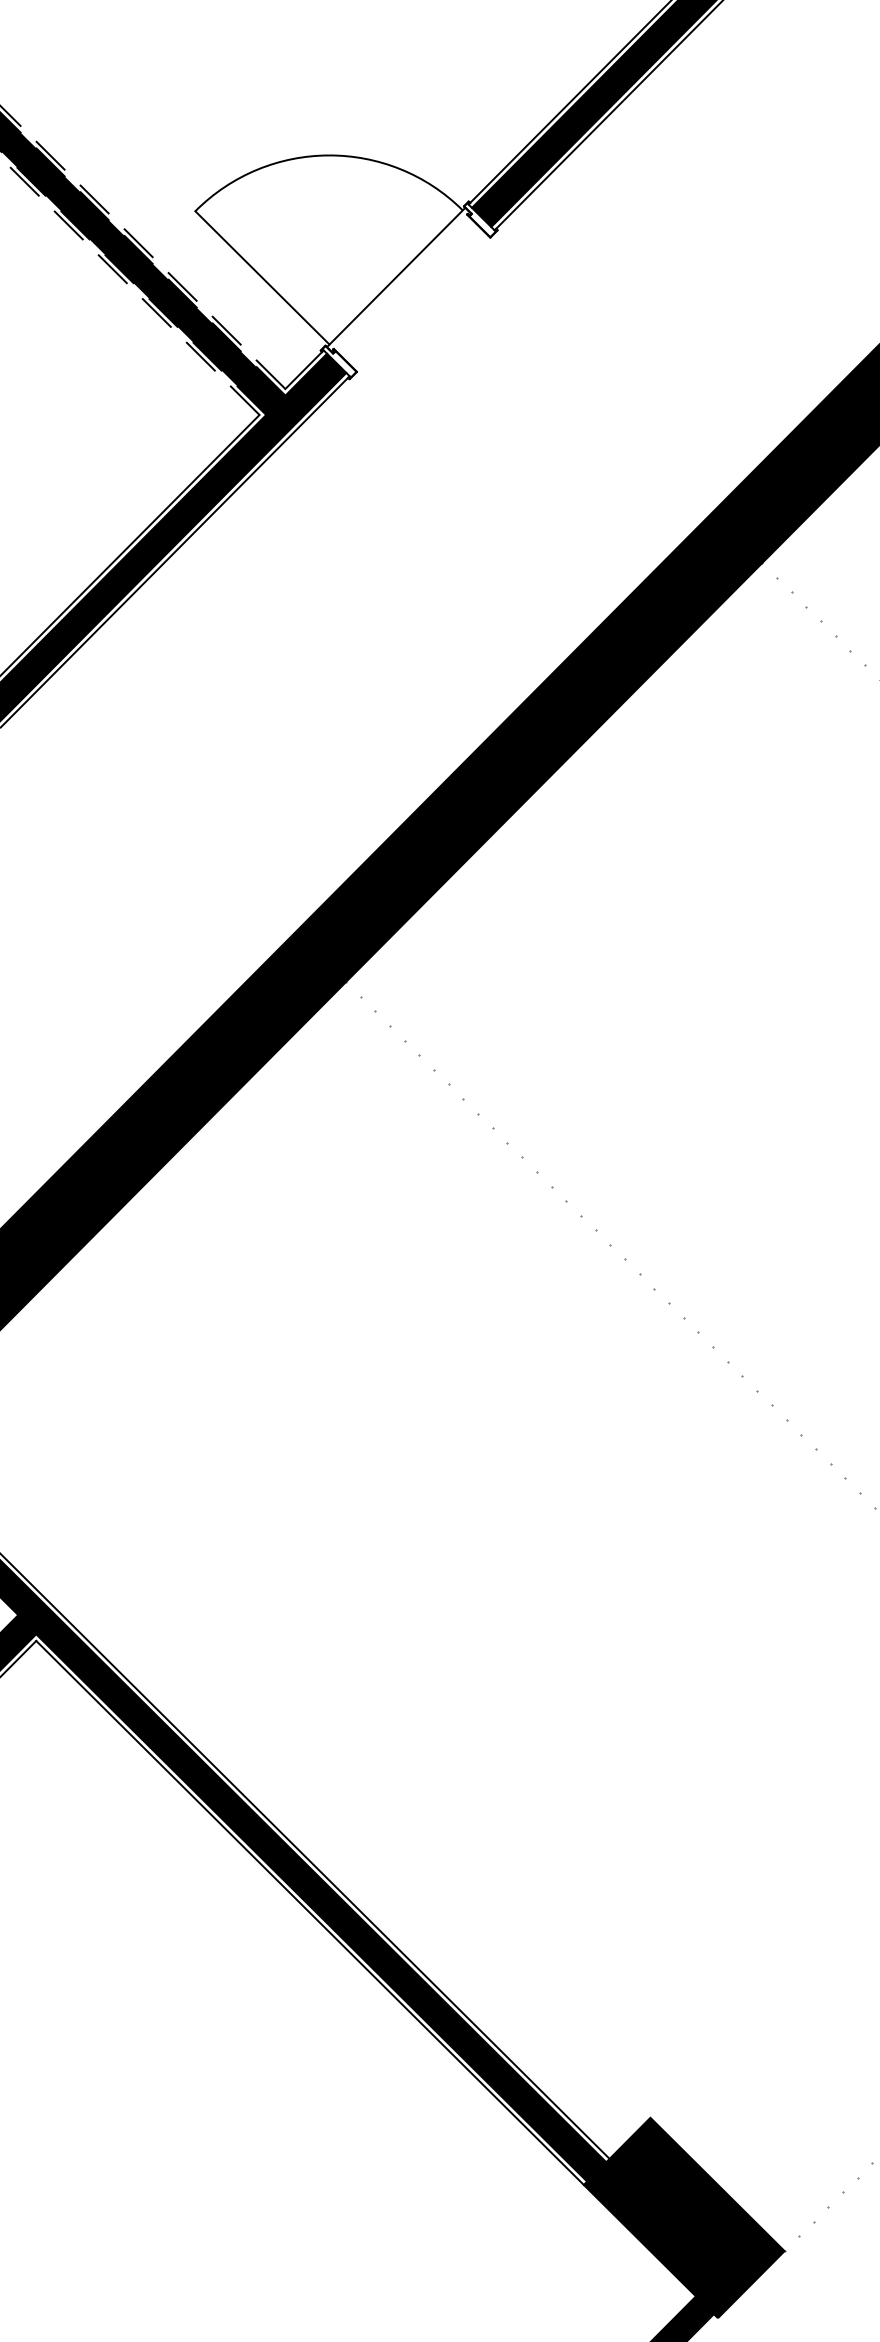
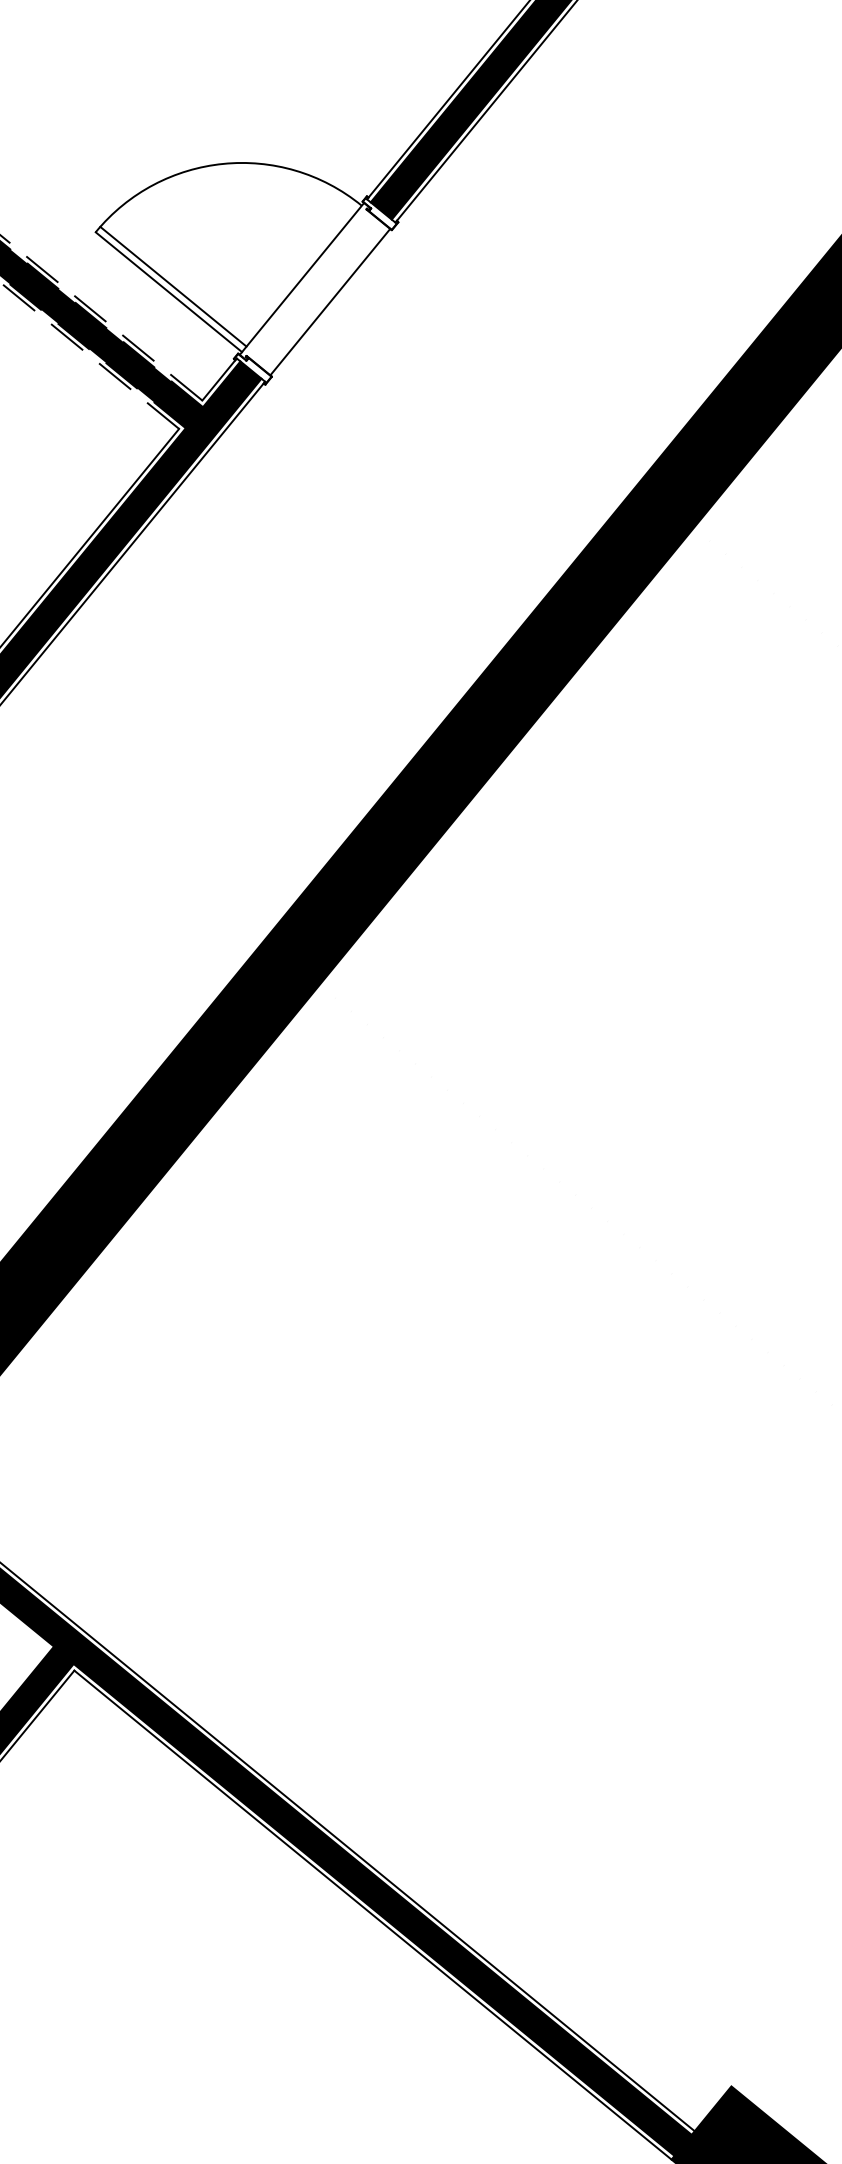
line: (267, 272) -> (173, 286), added
line: (421, 303) -> (329, 302), added

